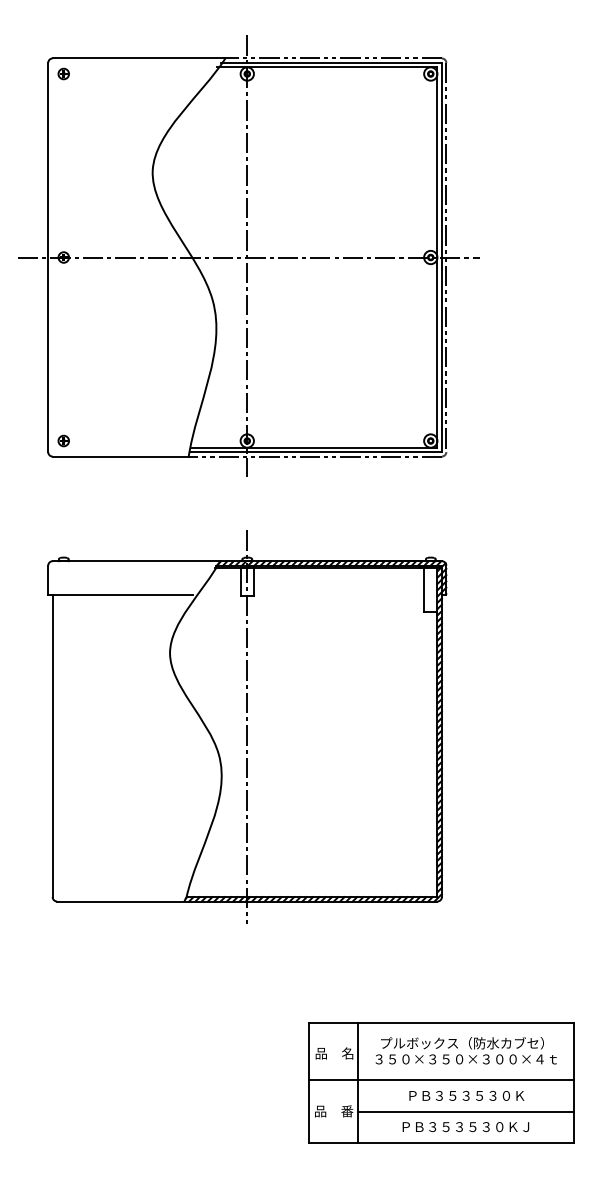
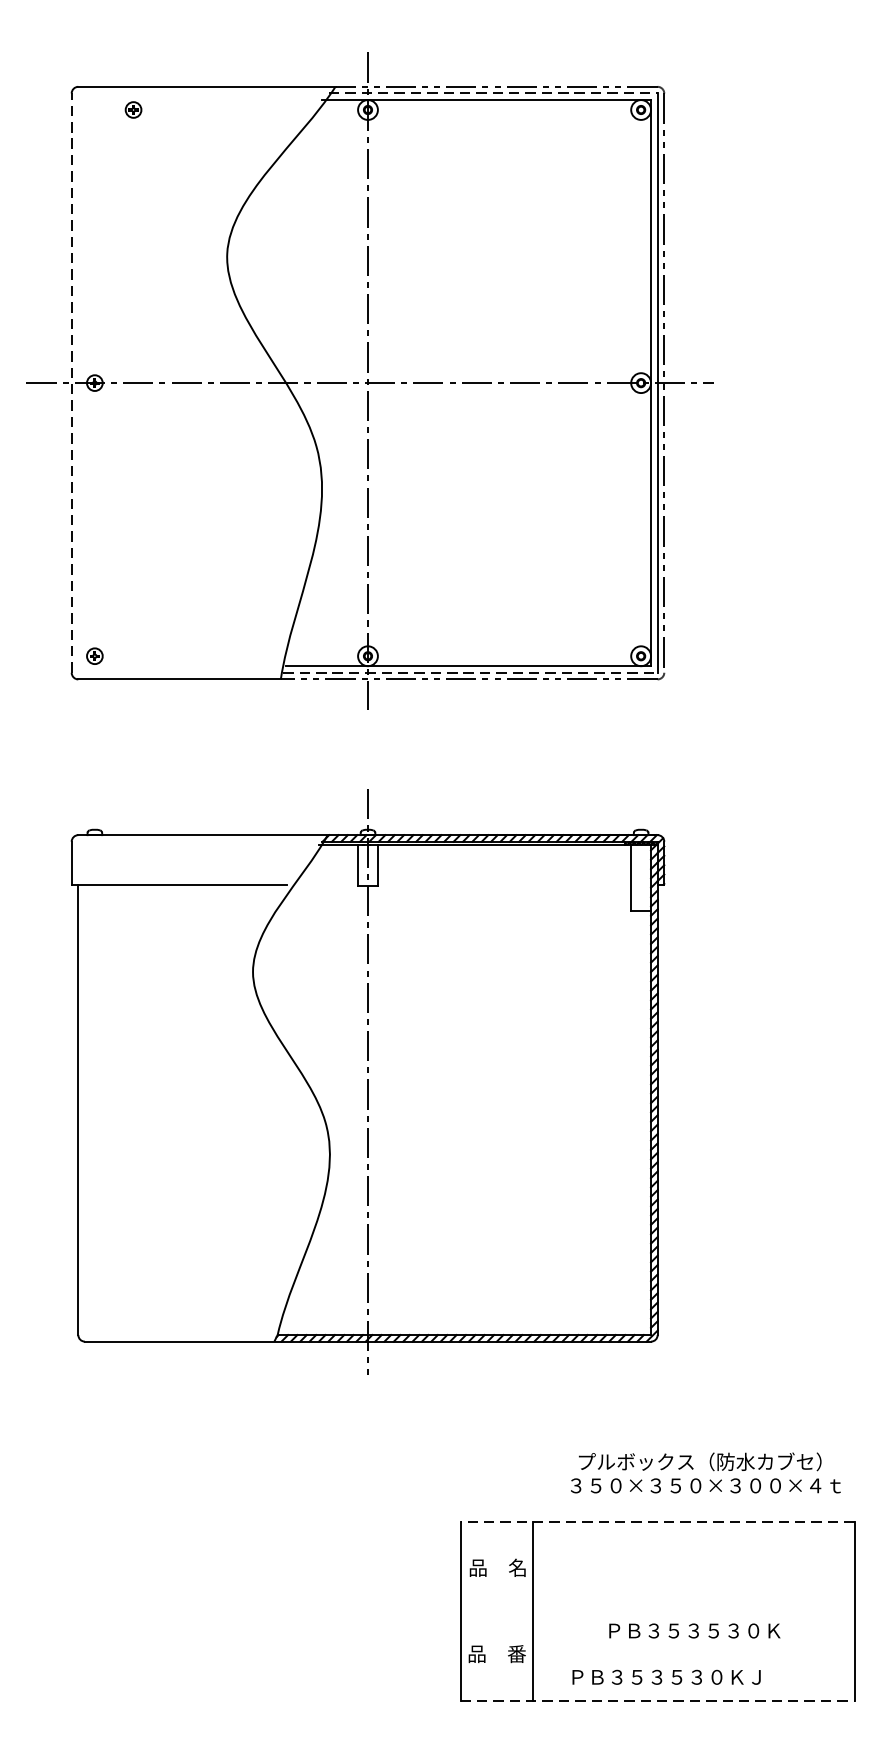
line: (331, 62) -> (493, 92), solid -> dashed
part: (63, 73) -> (133, 109), moved
line: (48, 257) -> (72, 383), solid -> dashed
line: (316, 452) -> (471, 673), solid -> dashed
line: (441, 1022) -> (657, 1521), solid -> dashed
text: (465, 1050) -> (704, 1472), moved
line: (441, 1080) -> (657, 1608), removed
line: (466, 1111) -> (694, 1654), removed
text: (465, 1127) -> (665, 1678), moved
line: (442, 1142) -> (658, 1700), solid -> dashed

